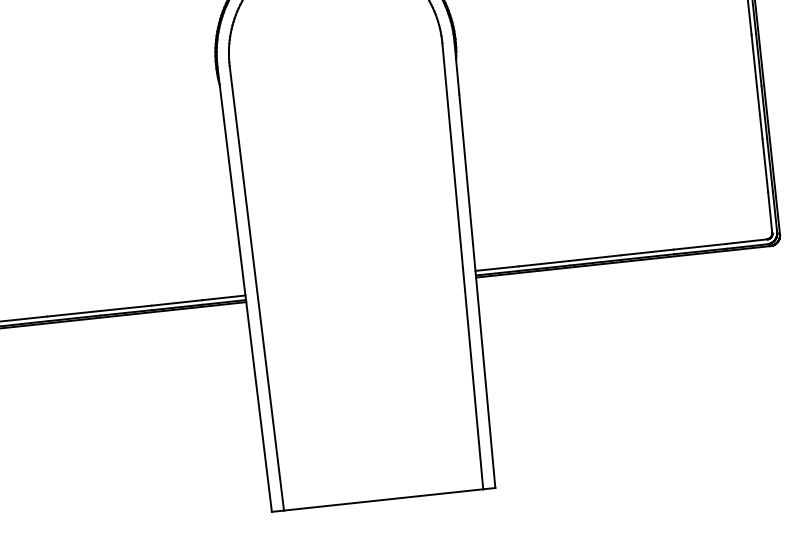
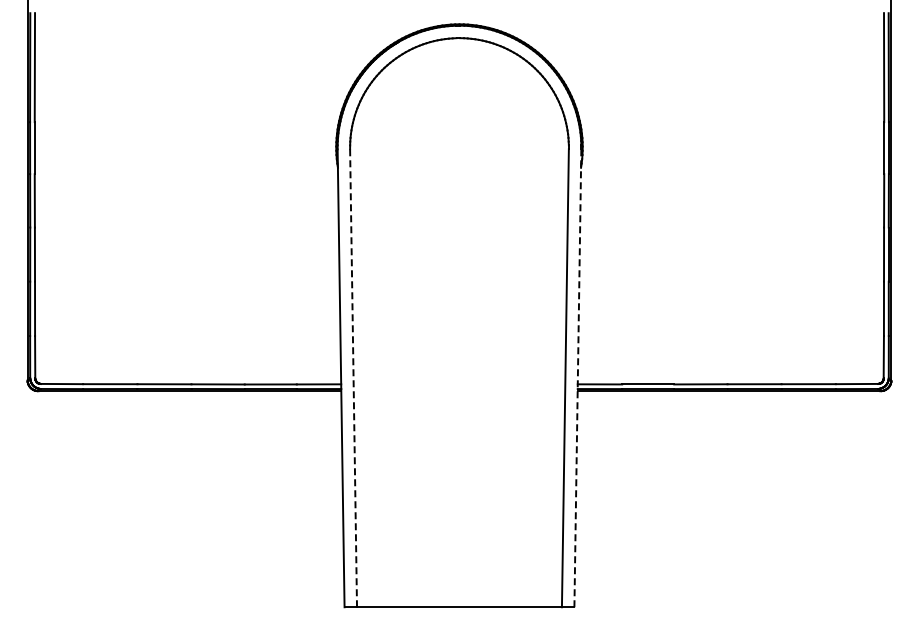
line: (474, 265) -> (577, 378), solid -> dashed
line: (256, 287) -> (353, 377), solid -> dashed

